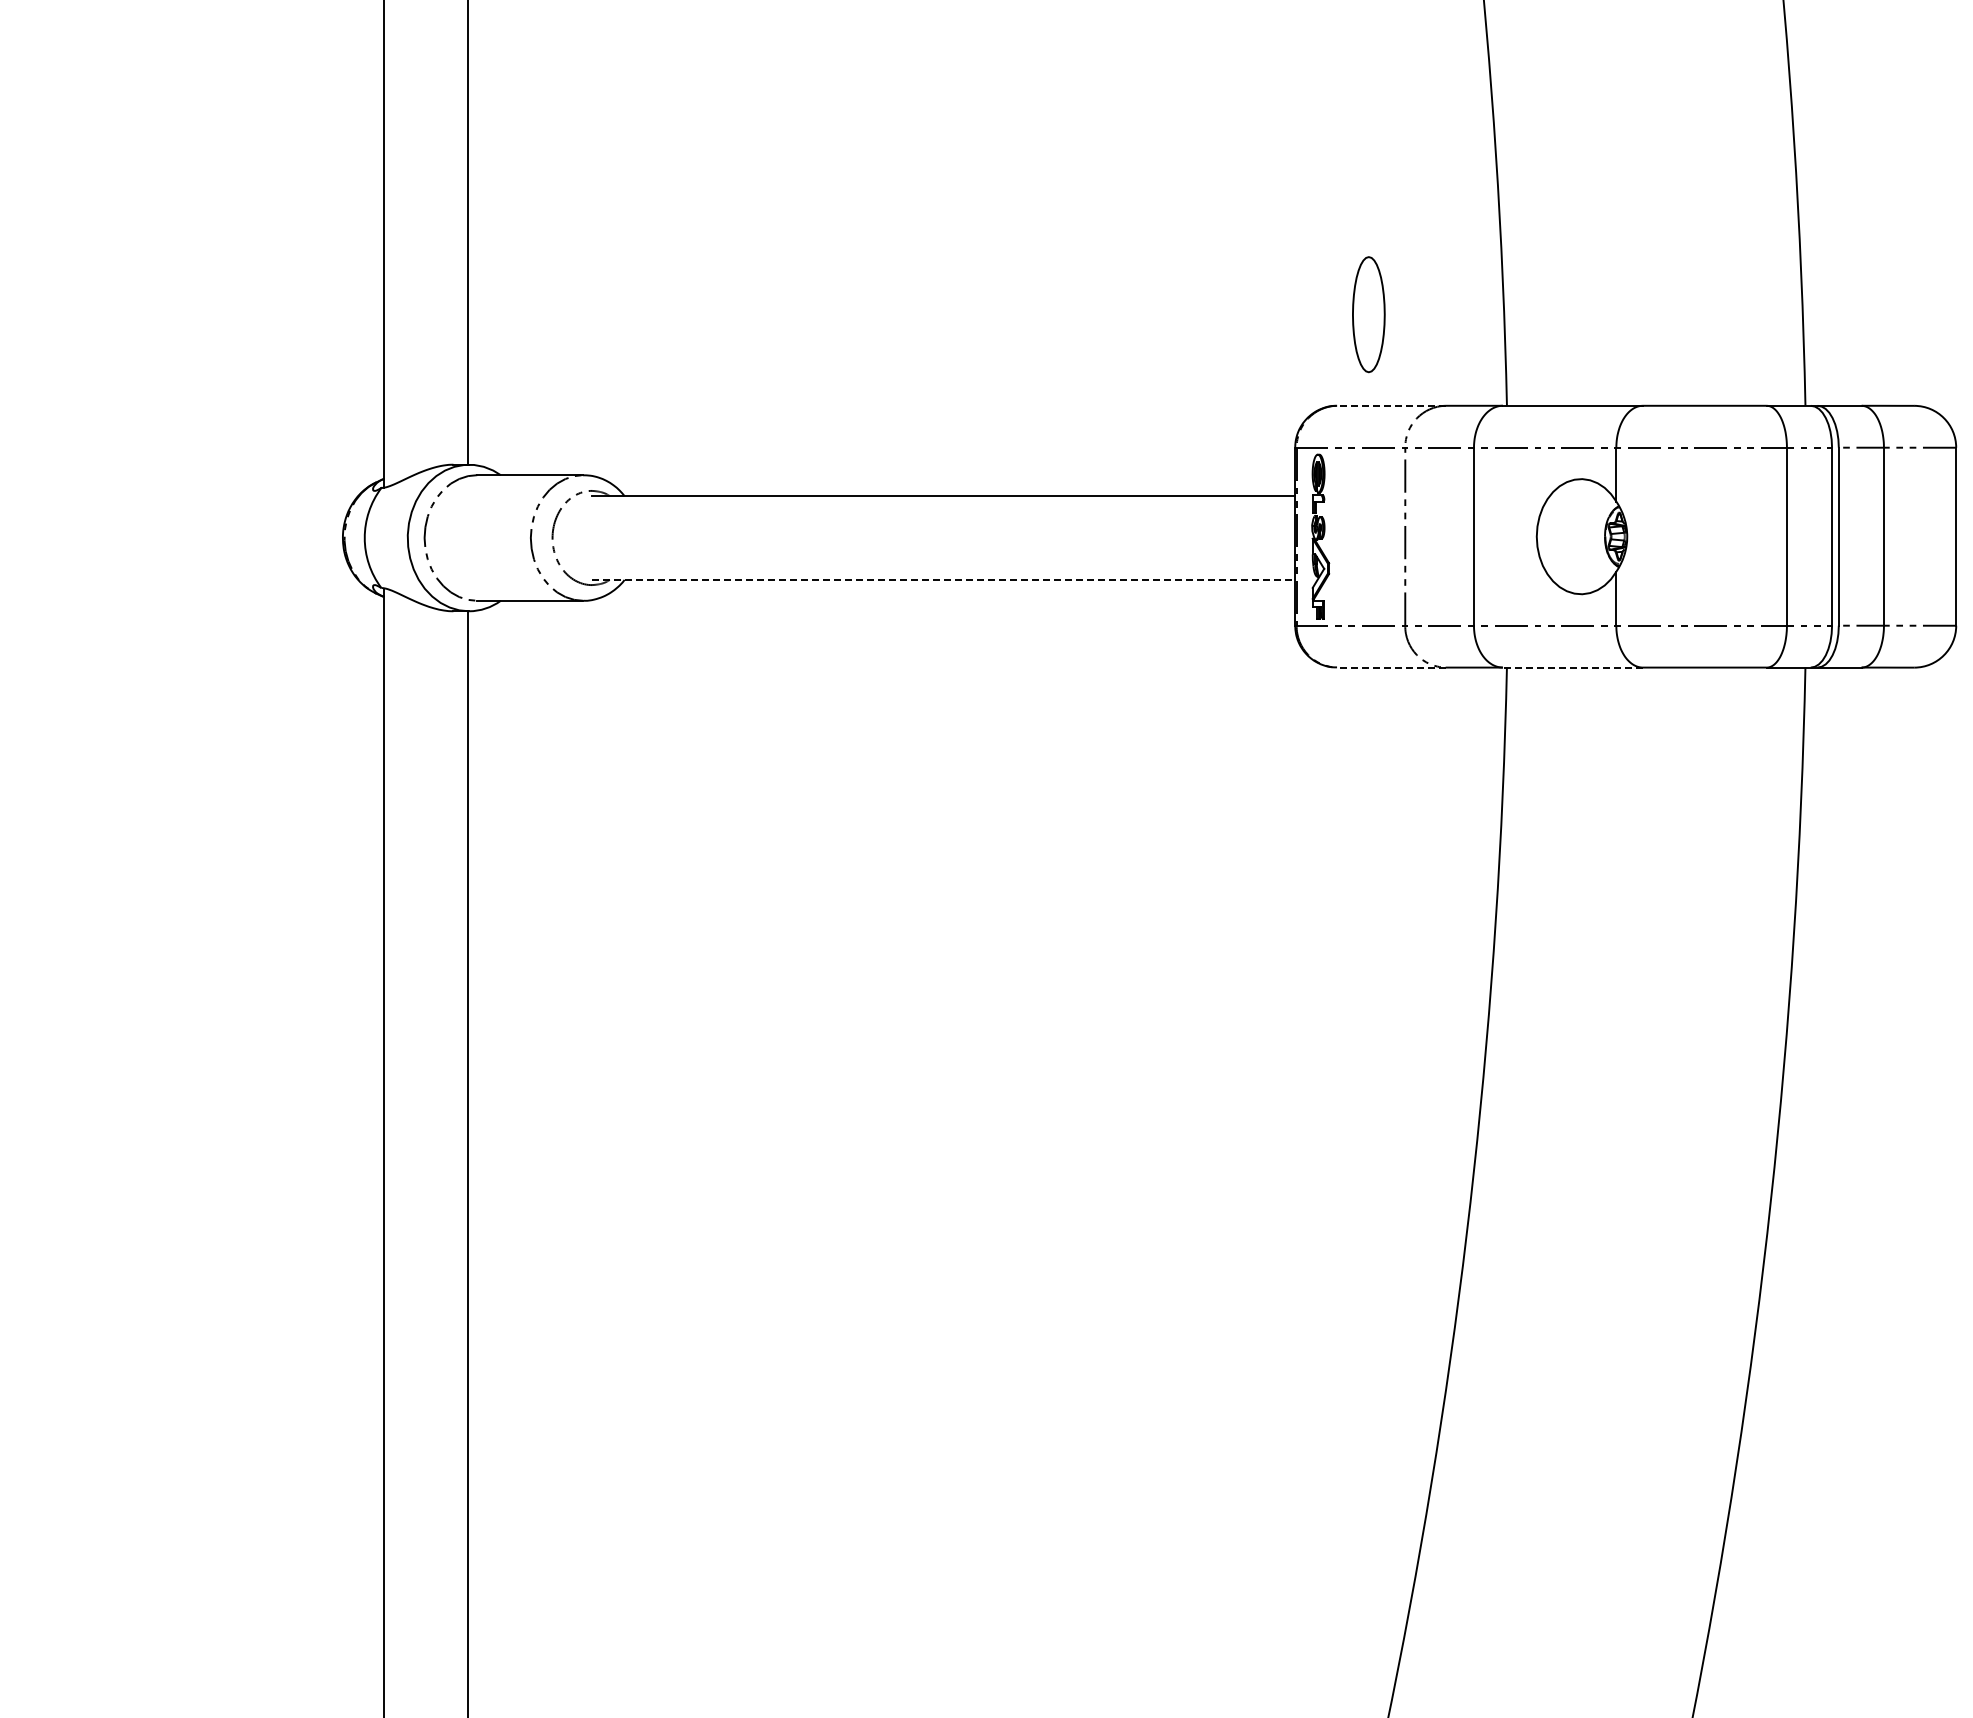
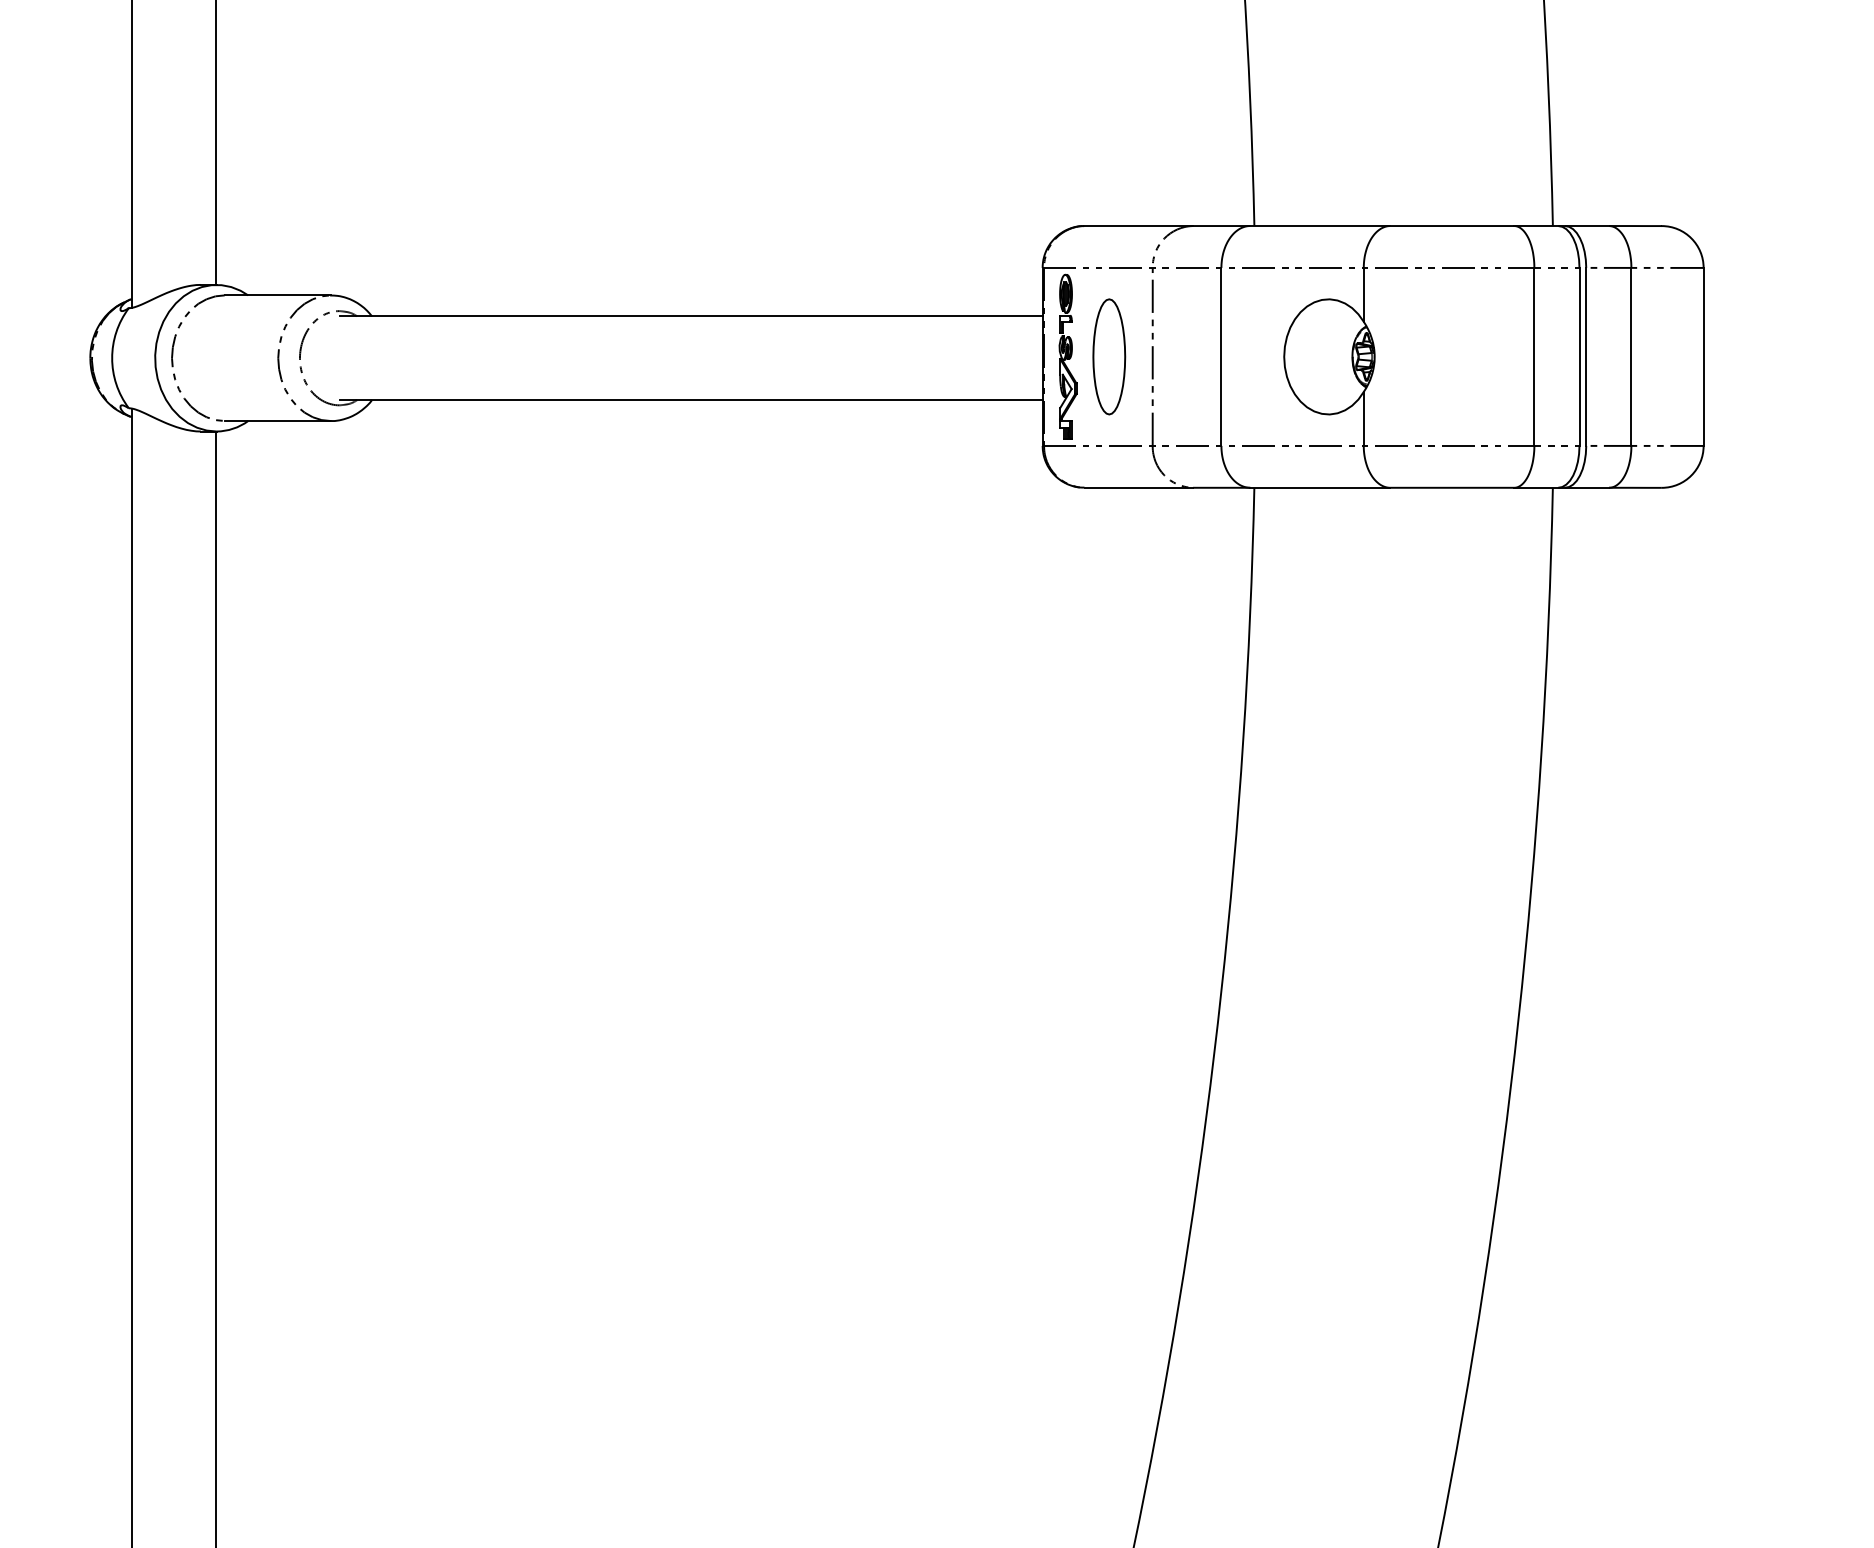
part: (1368, 314) -> (1108, 356), moved
line: (1390, 405) -> (1137, 225), dashed -> solid
line: (943, 579) -> (690, 399), dashed -> solid
line: (1390, 667) -> (1137, 487), dashed -> solid
line: (1572, 667) -> (1319, 487), dashed -> solid

